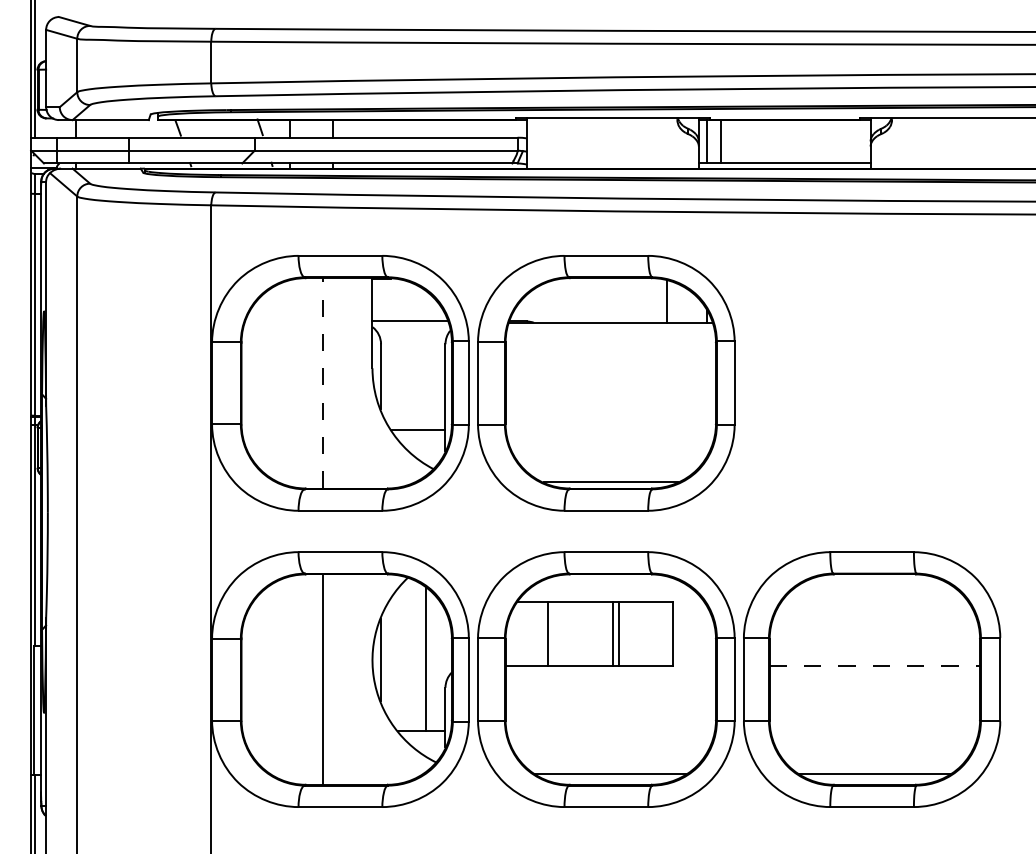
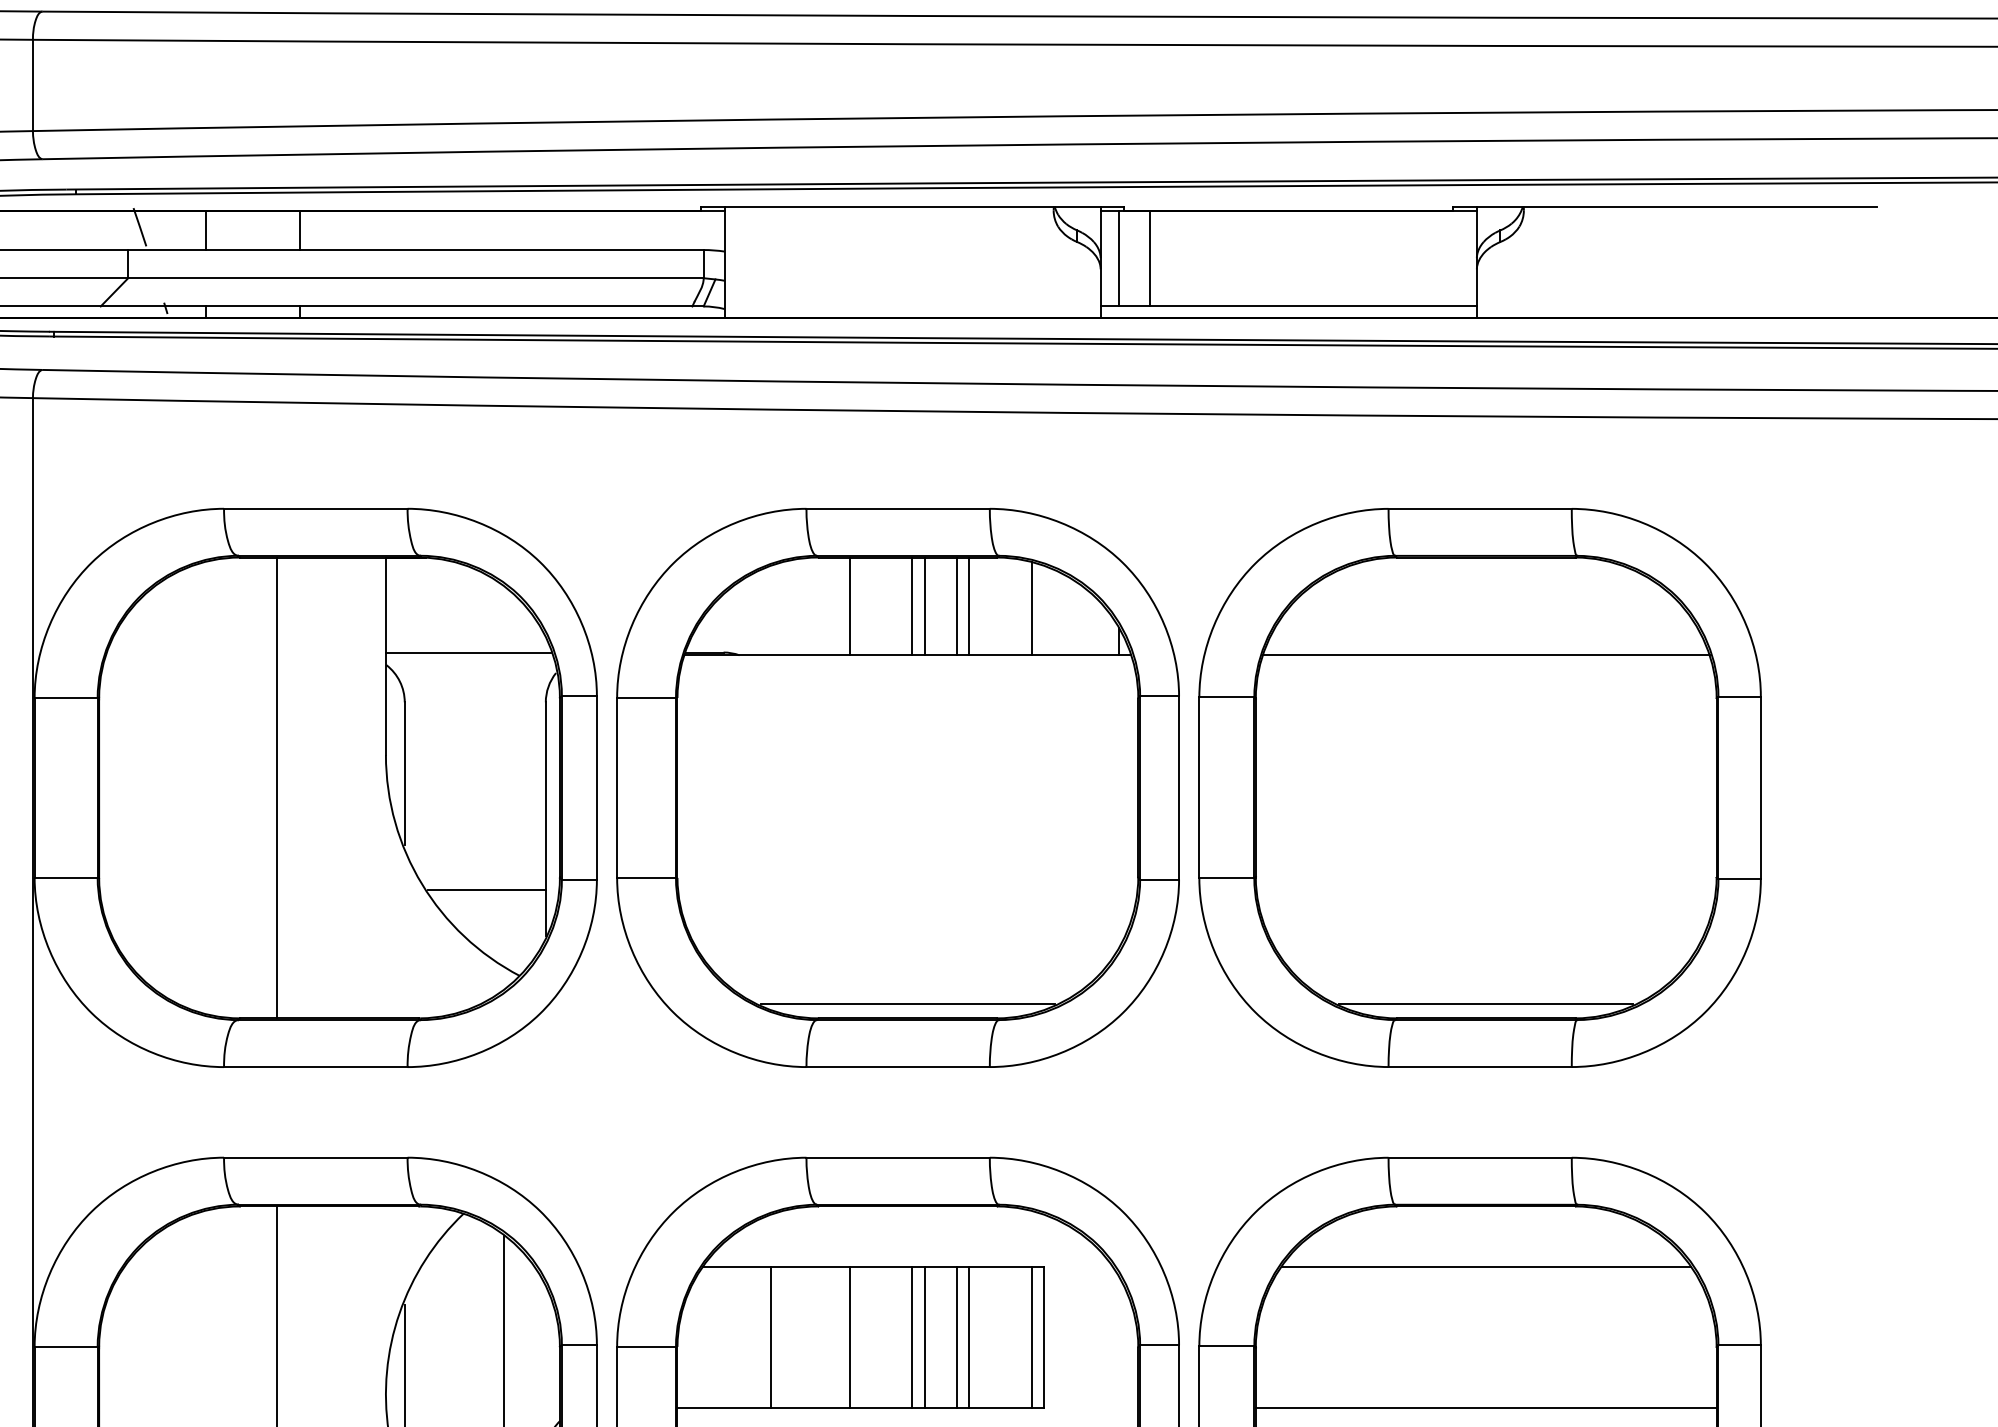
line: (584, 300) -> (850, 606), added
line: (612, 300) -> (911, 606), added
line: (618, 300) -> (924, 606), added
line: (633, 300) -> (957, 606), added
line: (638, 300) -> (968, 606), added
line: (322, 382) -> (276, 786), dashed -> solid
part: (872, 383) -> (1481, 788), added
line: (874, 601) -> (1485, 1265), added
line: (584, 633) -> (850, 1335), added
line: (633, 633) -> (957, 1335), added
line: (638, 633) -> (968, 1335), added
line: (667, 633) -> (1032, 1335), added
line: (875, 666) -> (1487, 1408), dashed -> solid

